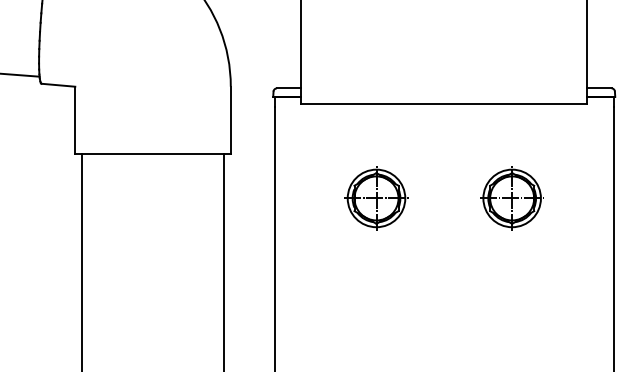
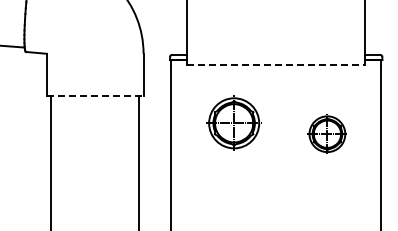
line: (444, 103) -> (276, 64), solid -> dashed
line: (153, 153) -> (95, 95), solid -> dashed
part: (375, 197) -> (233, 122), size x1.4
part: (510, 197) -> (326, 133), moved

